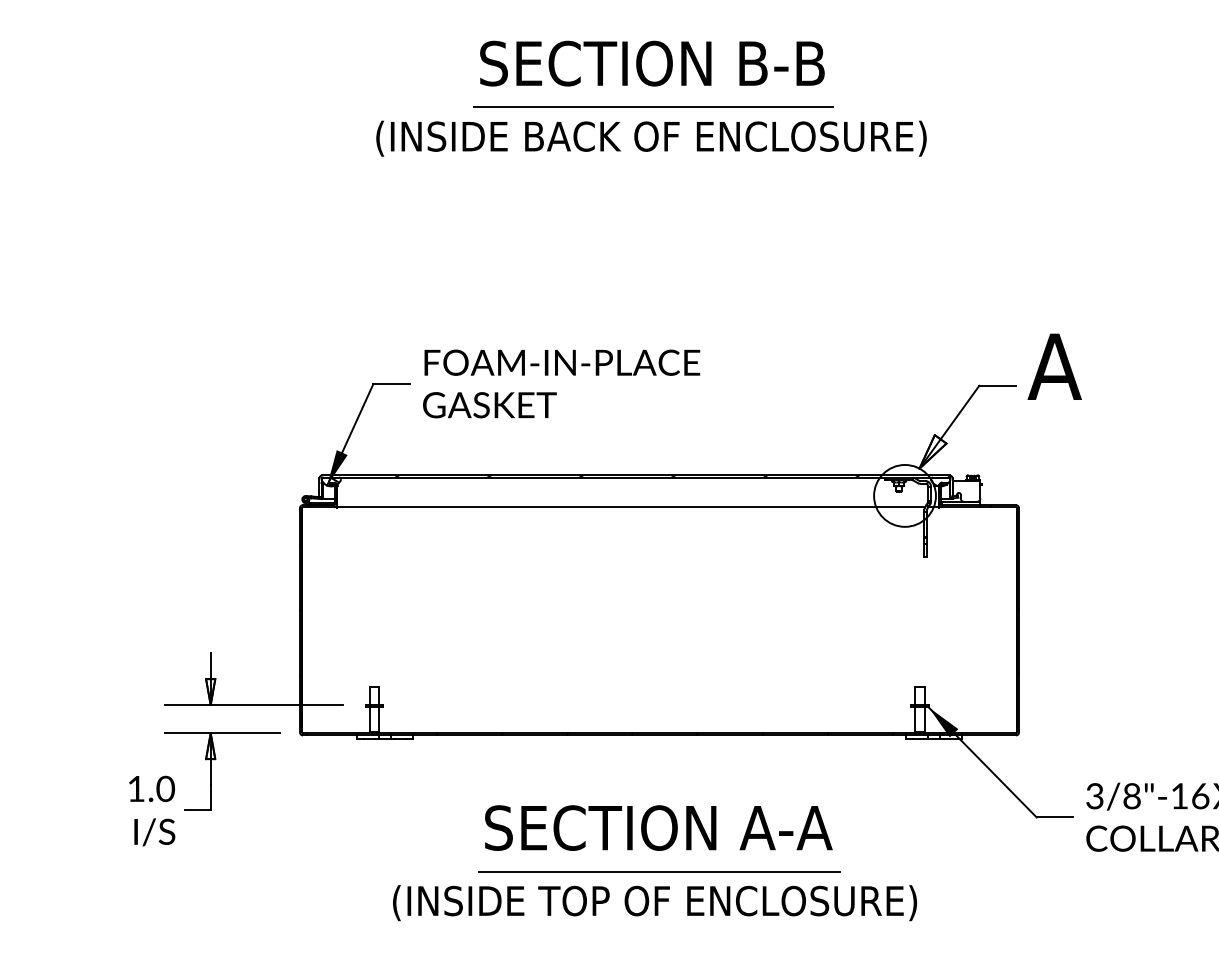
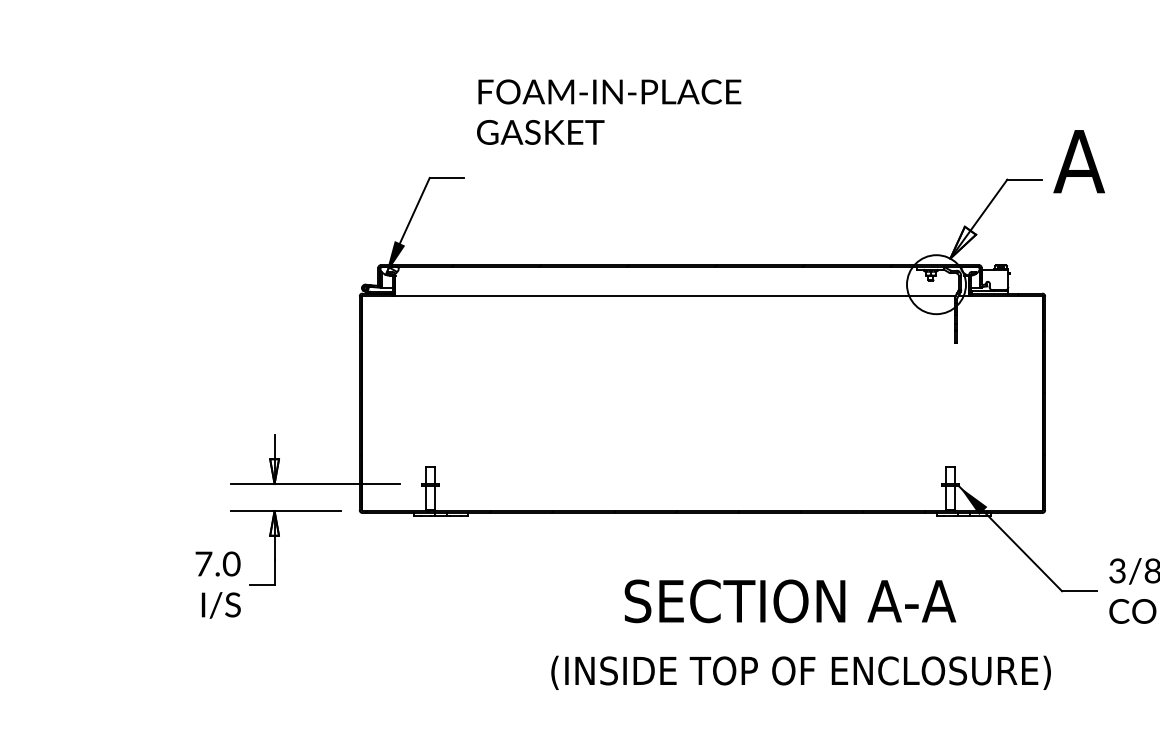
text: (561, 383) -> (609, 111), moved
text: (136, 788) -> (203, 563), 1.0 -> 7.0
text: (658, 827) -> (790, 600), moved
line: (659, 871) -> (702, 642), removed
text: (655, 903) -> (801, 673), moved

